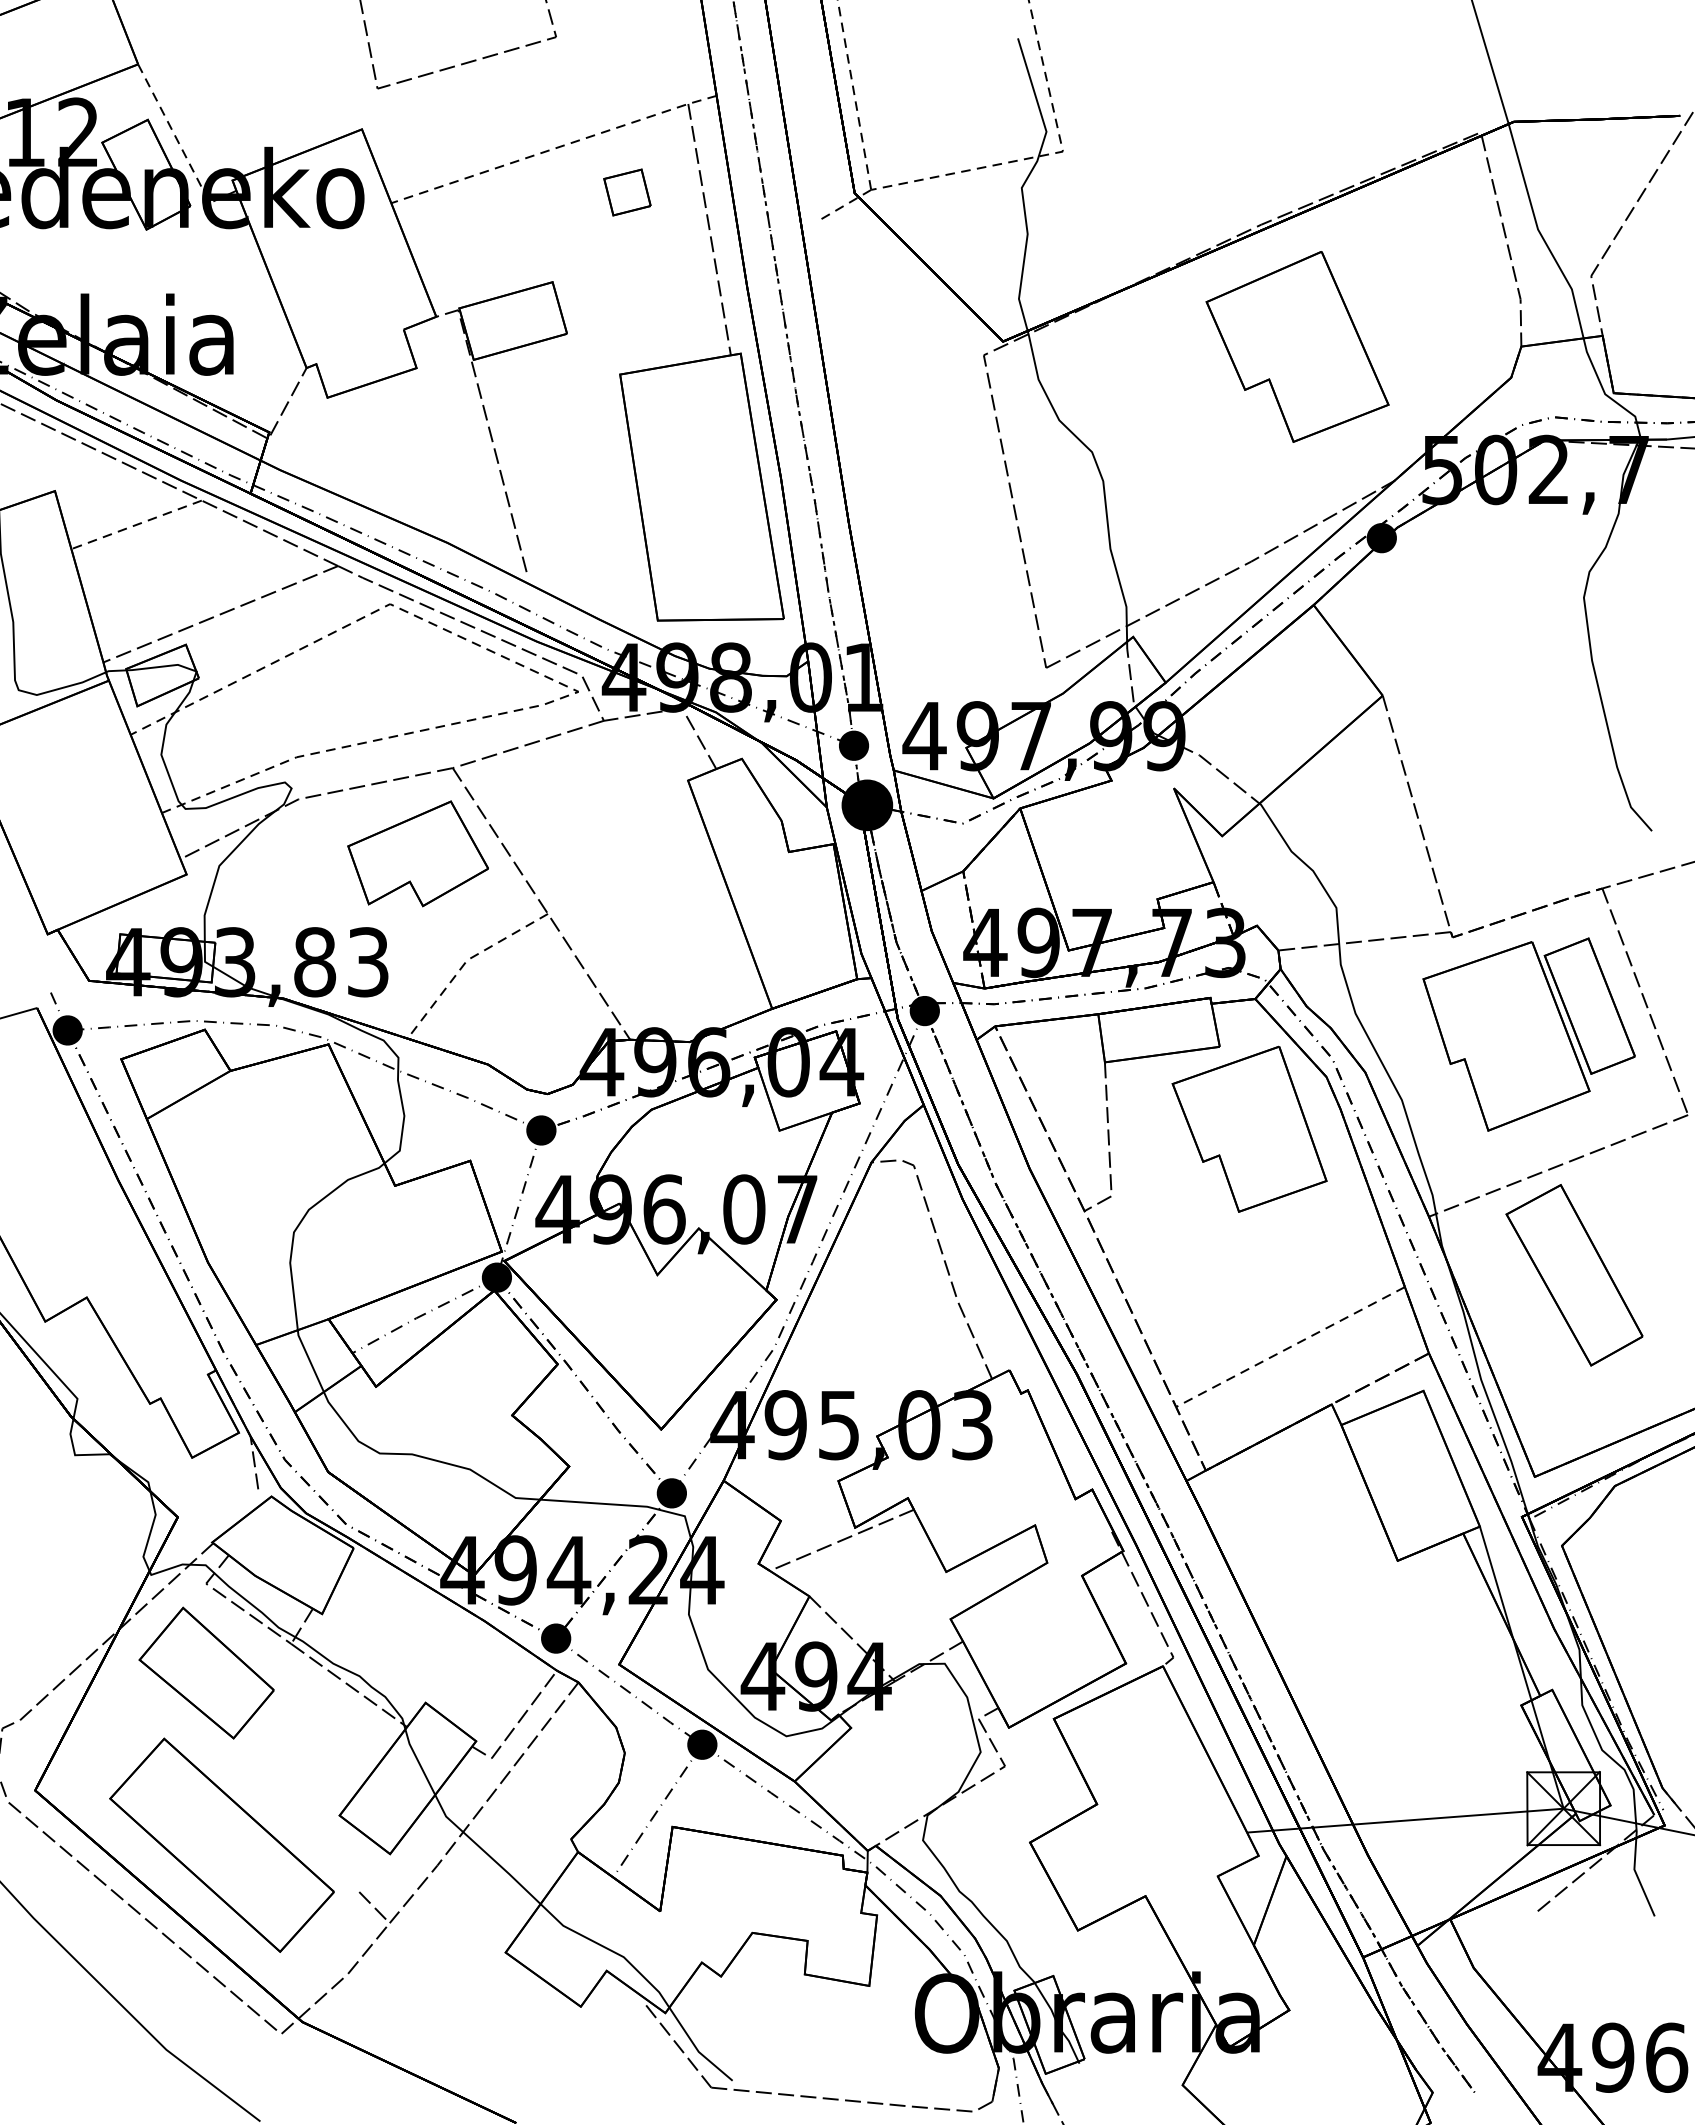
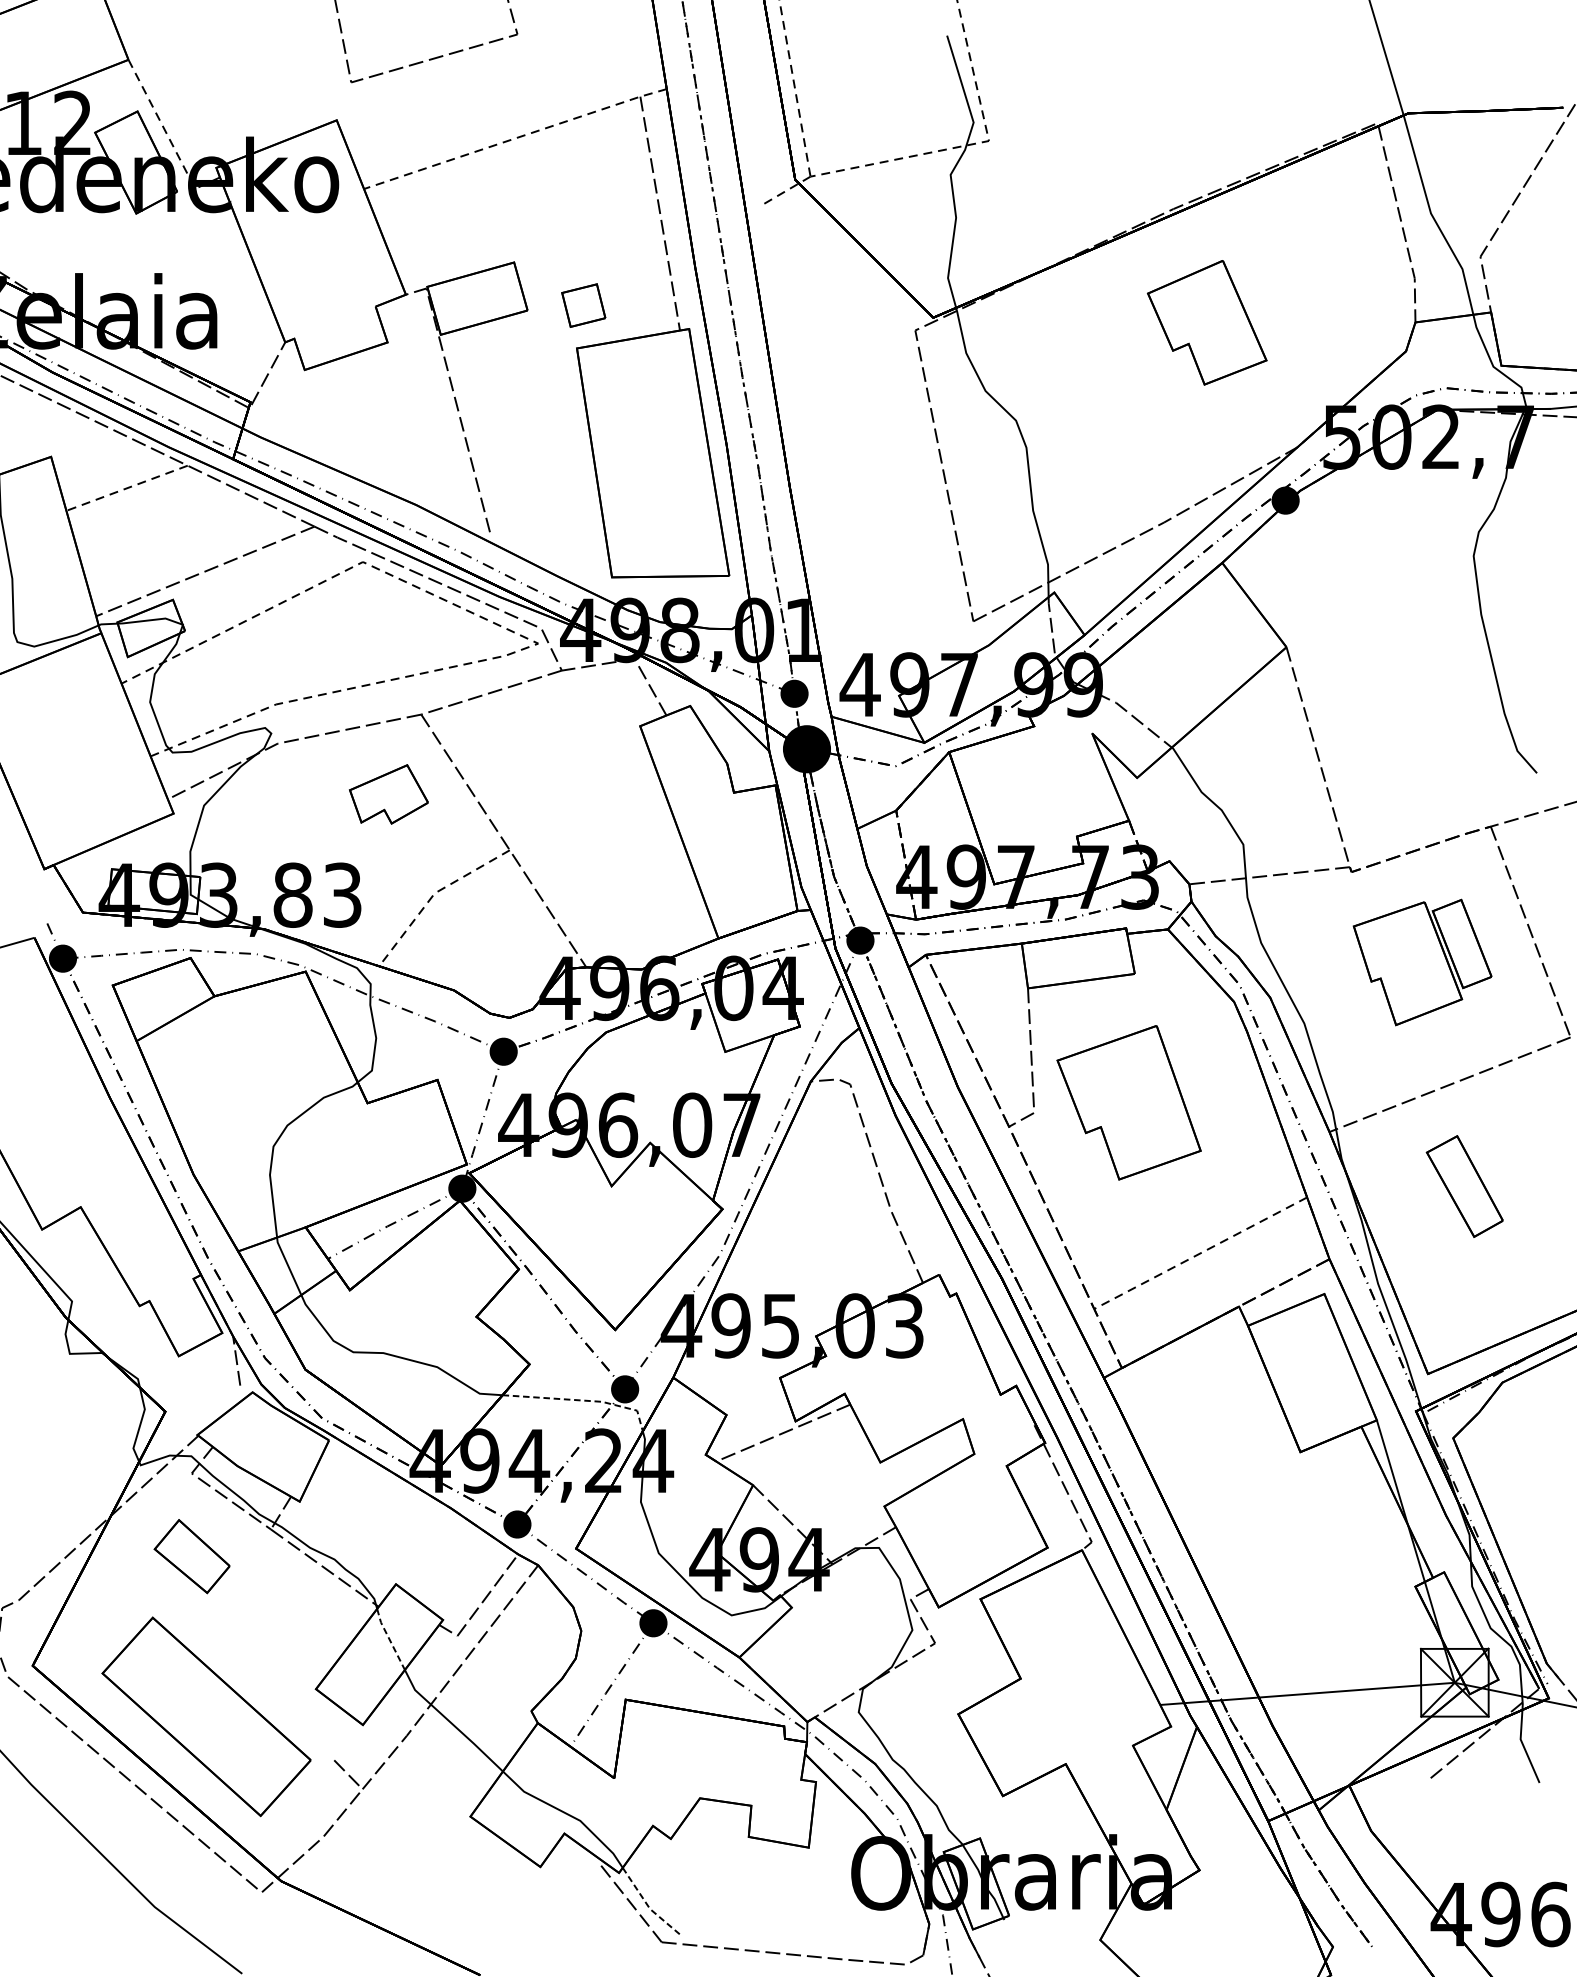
part: (627, 192) -> (583, 305), moved
part: (1297, 346) -> (1207, 322), size x0.7
part: (417, 853) -> (388, 794), size x0.6
part: (1528, 1034) -> (1422, 962), size x0.7
part: (1249, 1128) -> (1129, 1102), moved
part: (1574, 1275) -> (1464, 1186), size x0.6
line: (626, 1505) -> (582, 1400), solid -> dashed
part: (206, 1672) -> (192, 1556), size x0.6
line: (418, 1762) -> (389, 1639), solid -> dashed
line: (696, 2048) -> (648, 1905), solid -> dashed

